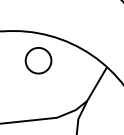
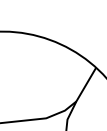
circle: (38, 60) -> (27, 61), removed

